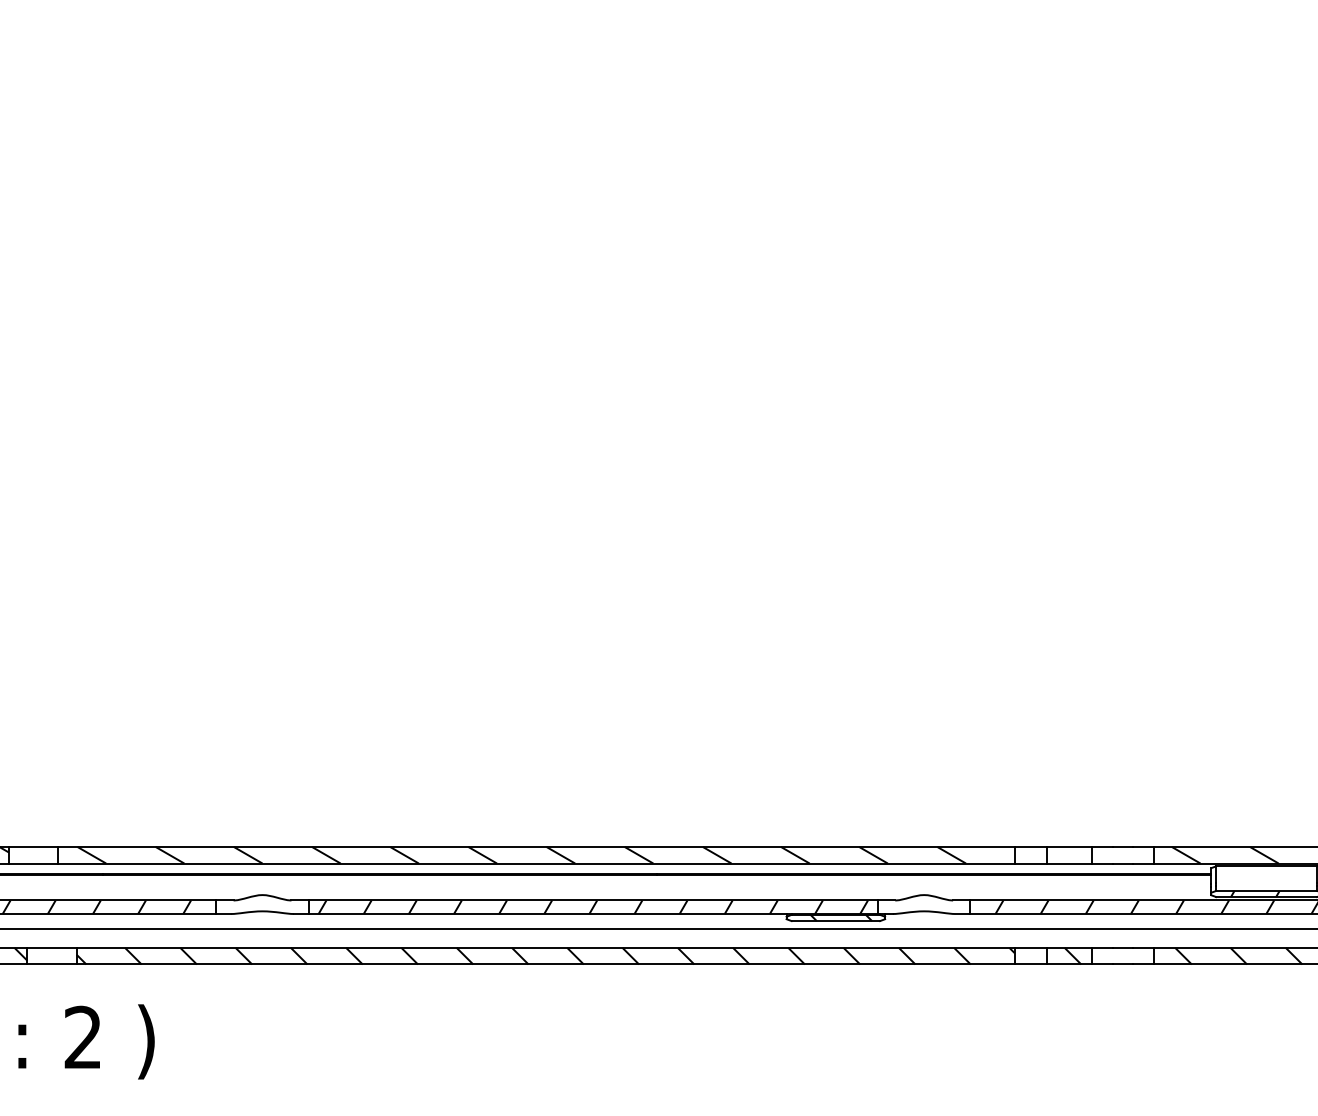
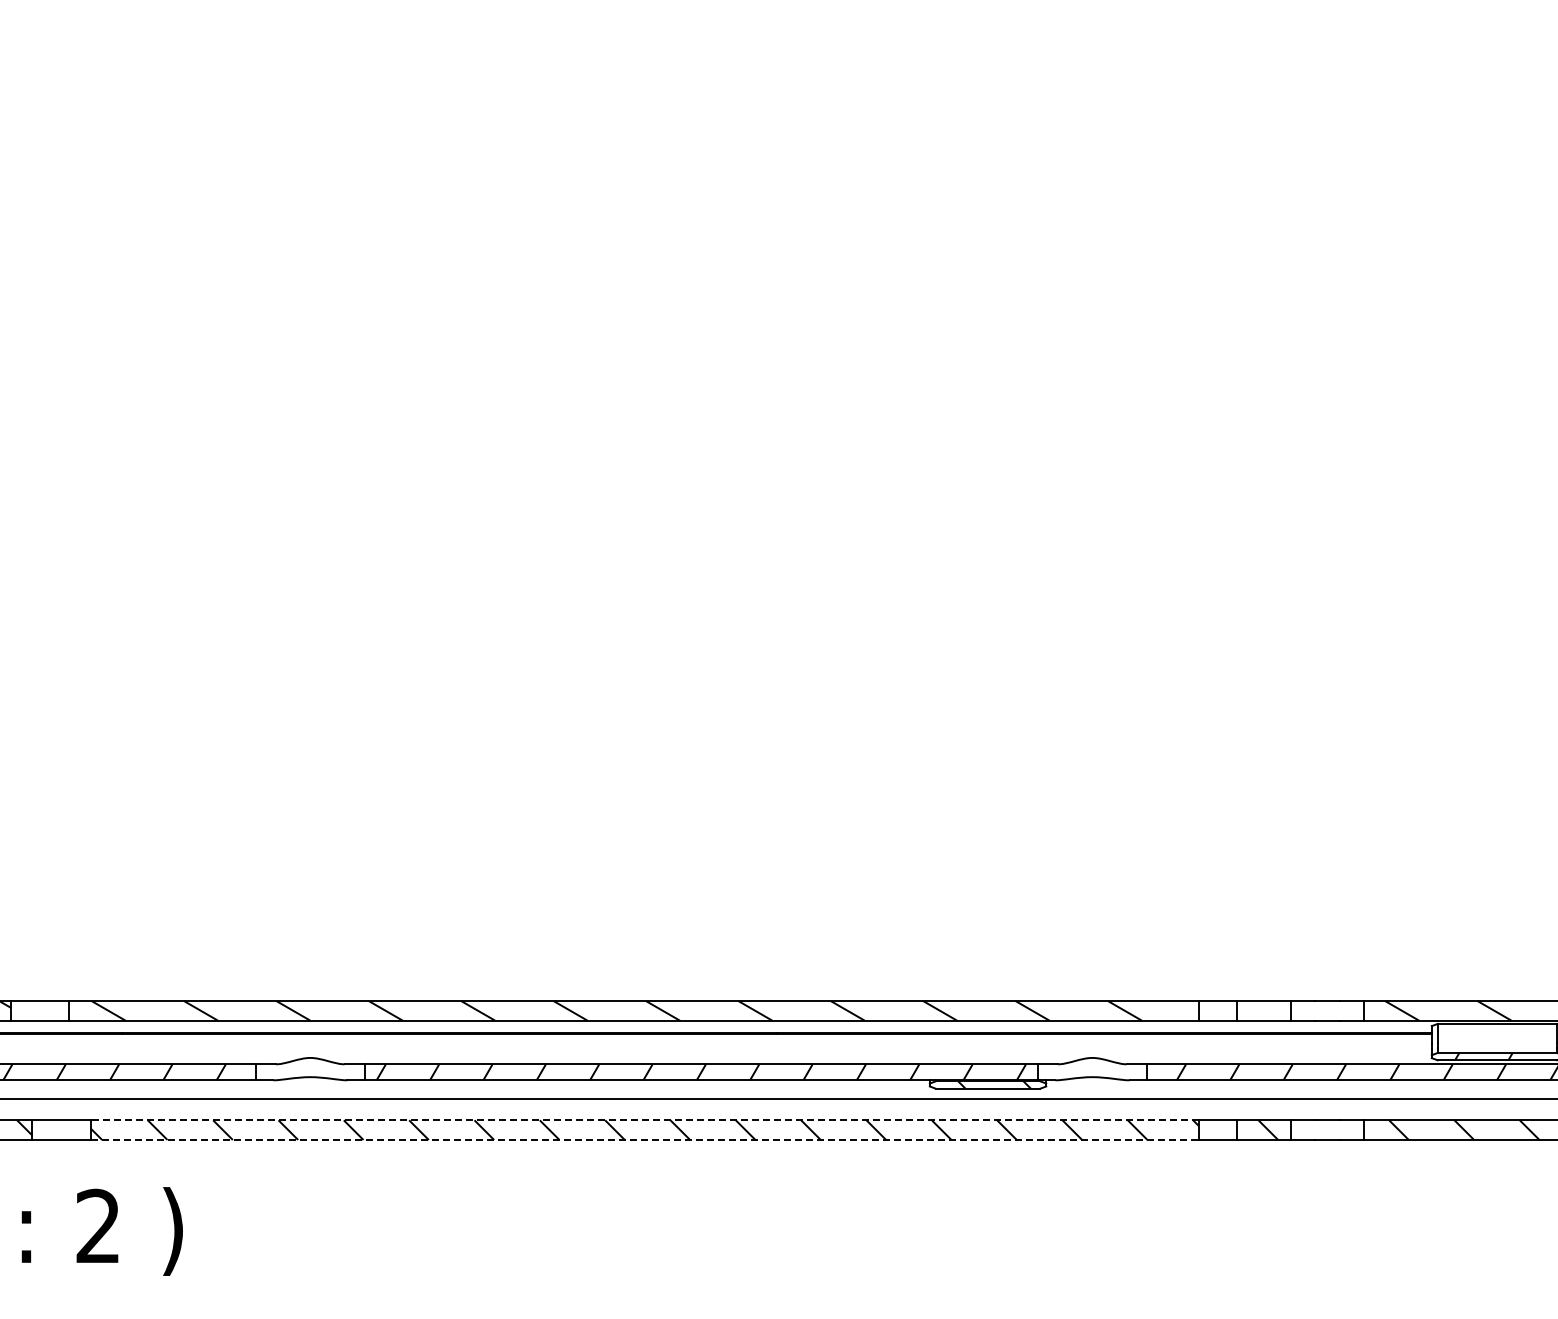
line: (545, 948) -> (644, 1120), solid -> dashed
line: (546, 964) -> (645, 1139), solid -> dashed

